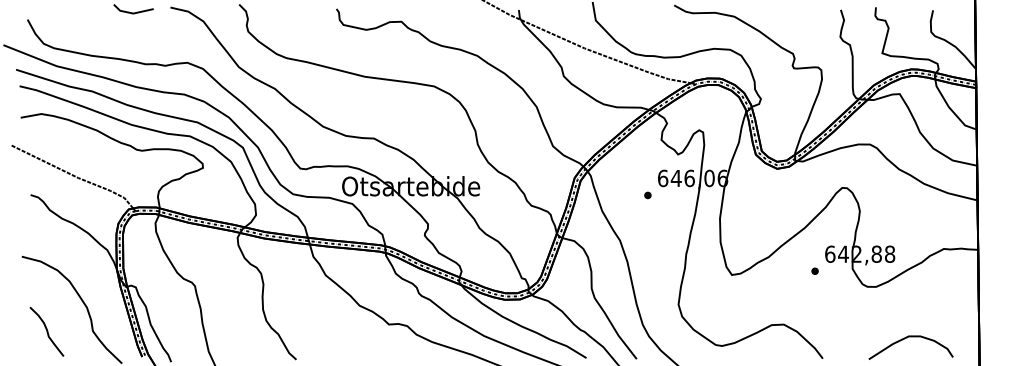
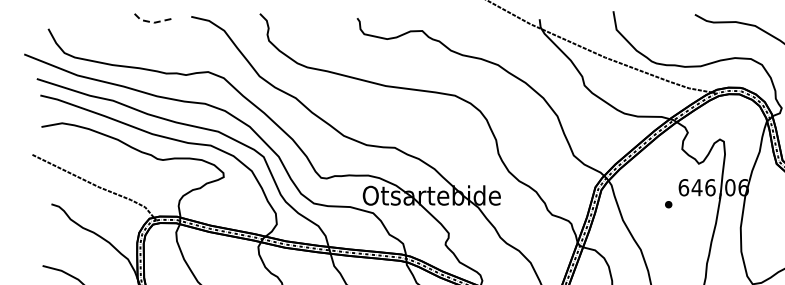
line: (132, 13) -> (153, 22), solid -> dashed

